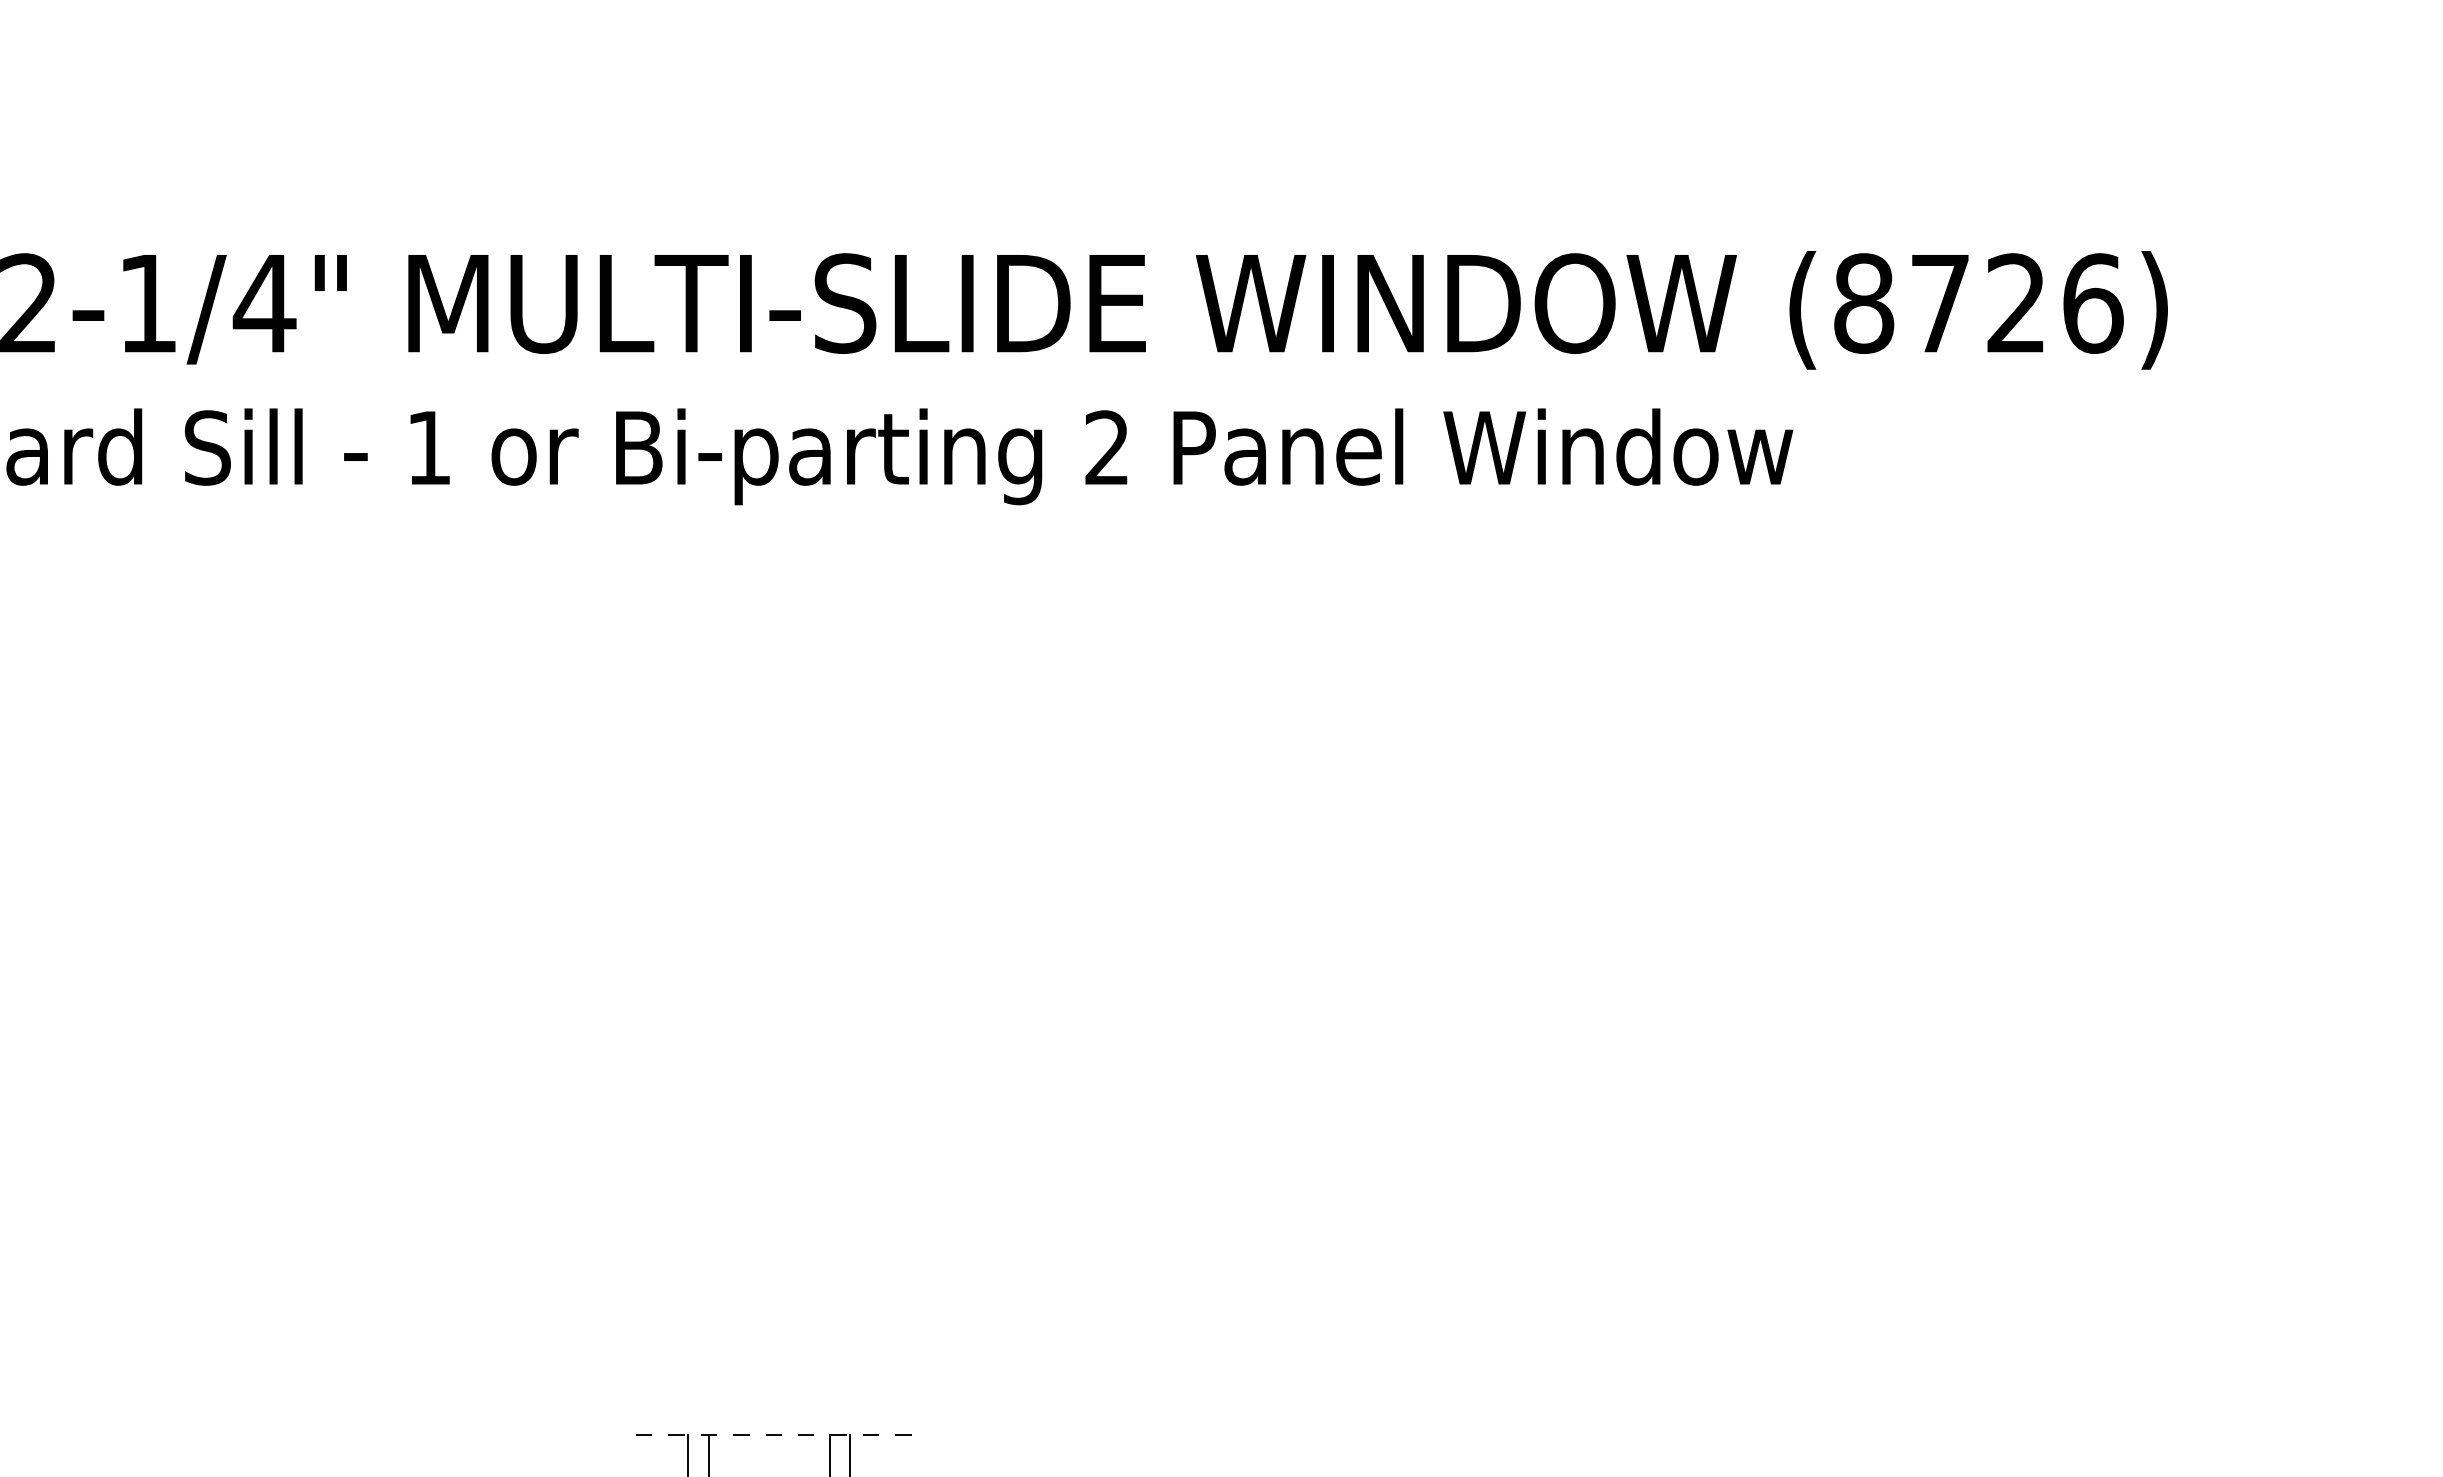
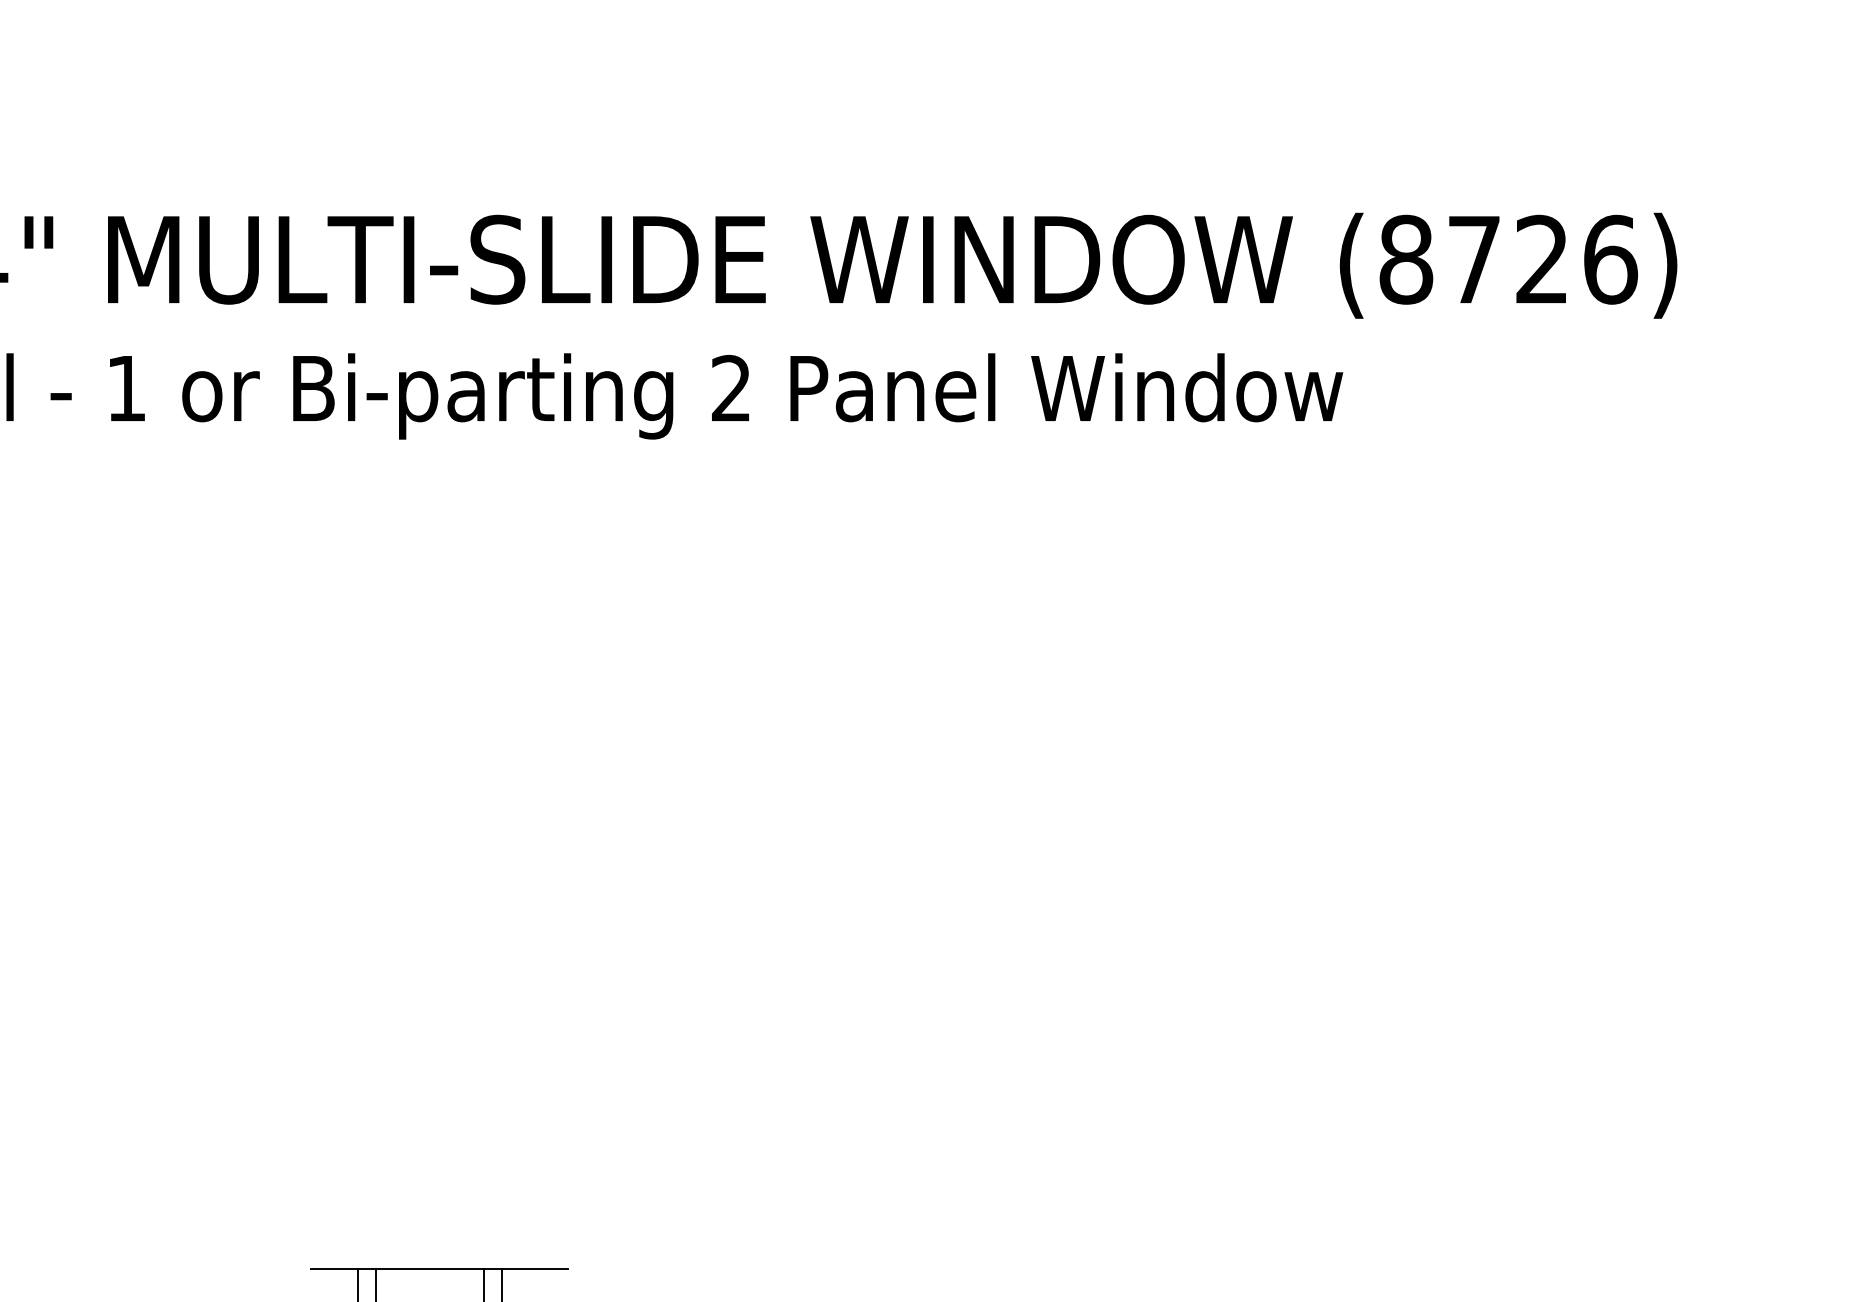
line: (780, 1434) -> (439, 1268), dashed -> solid

